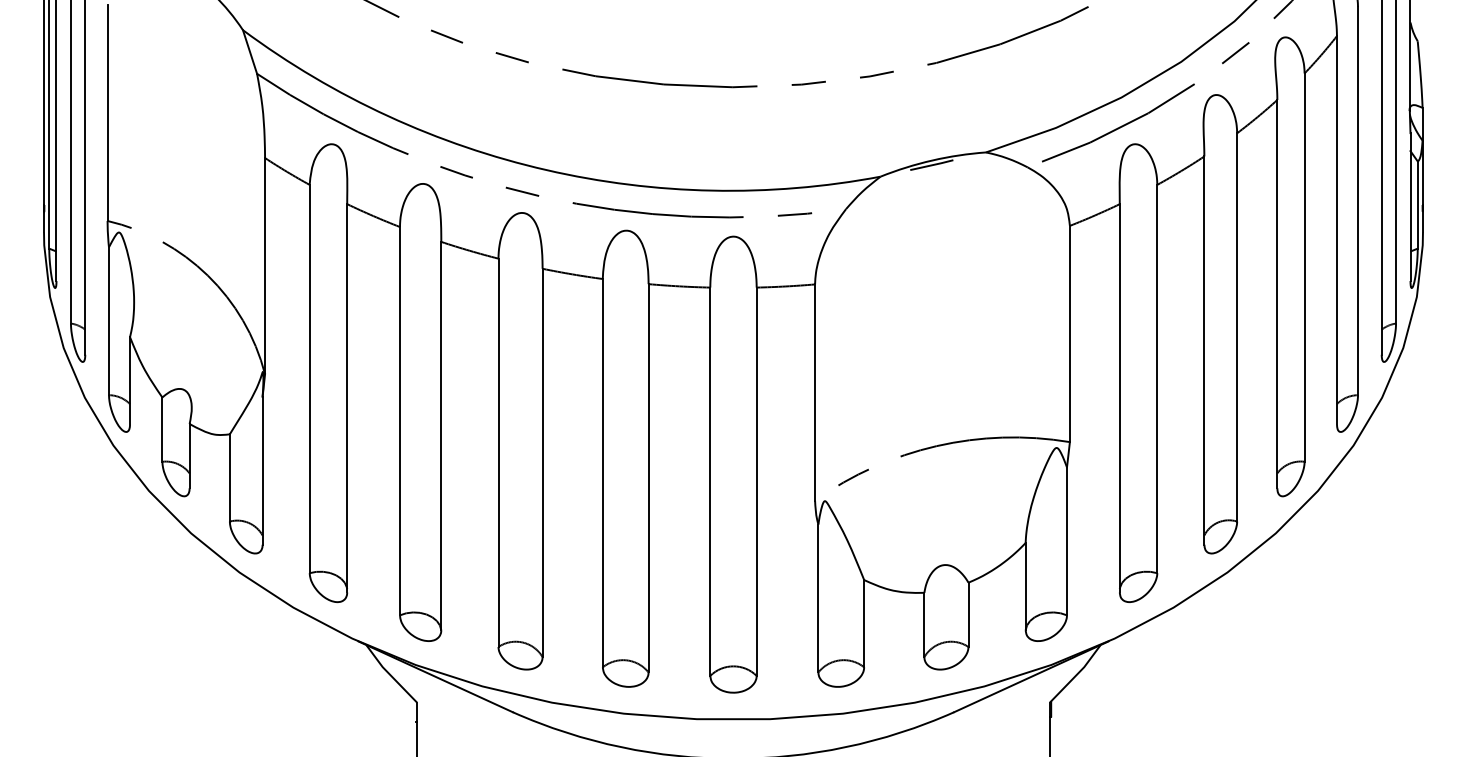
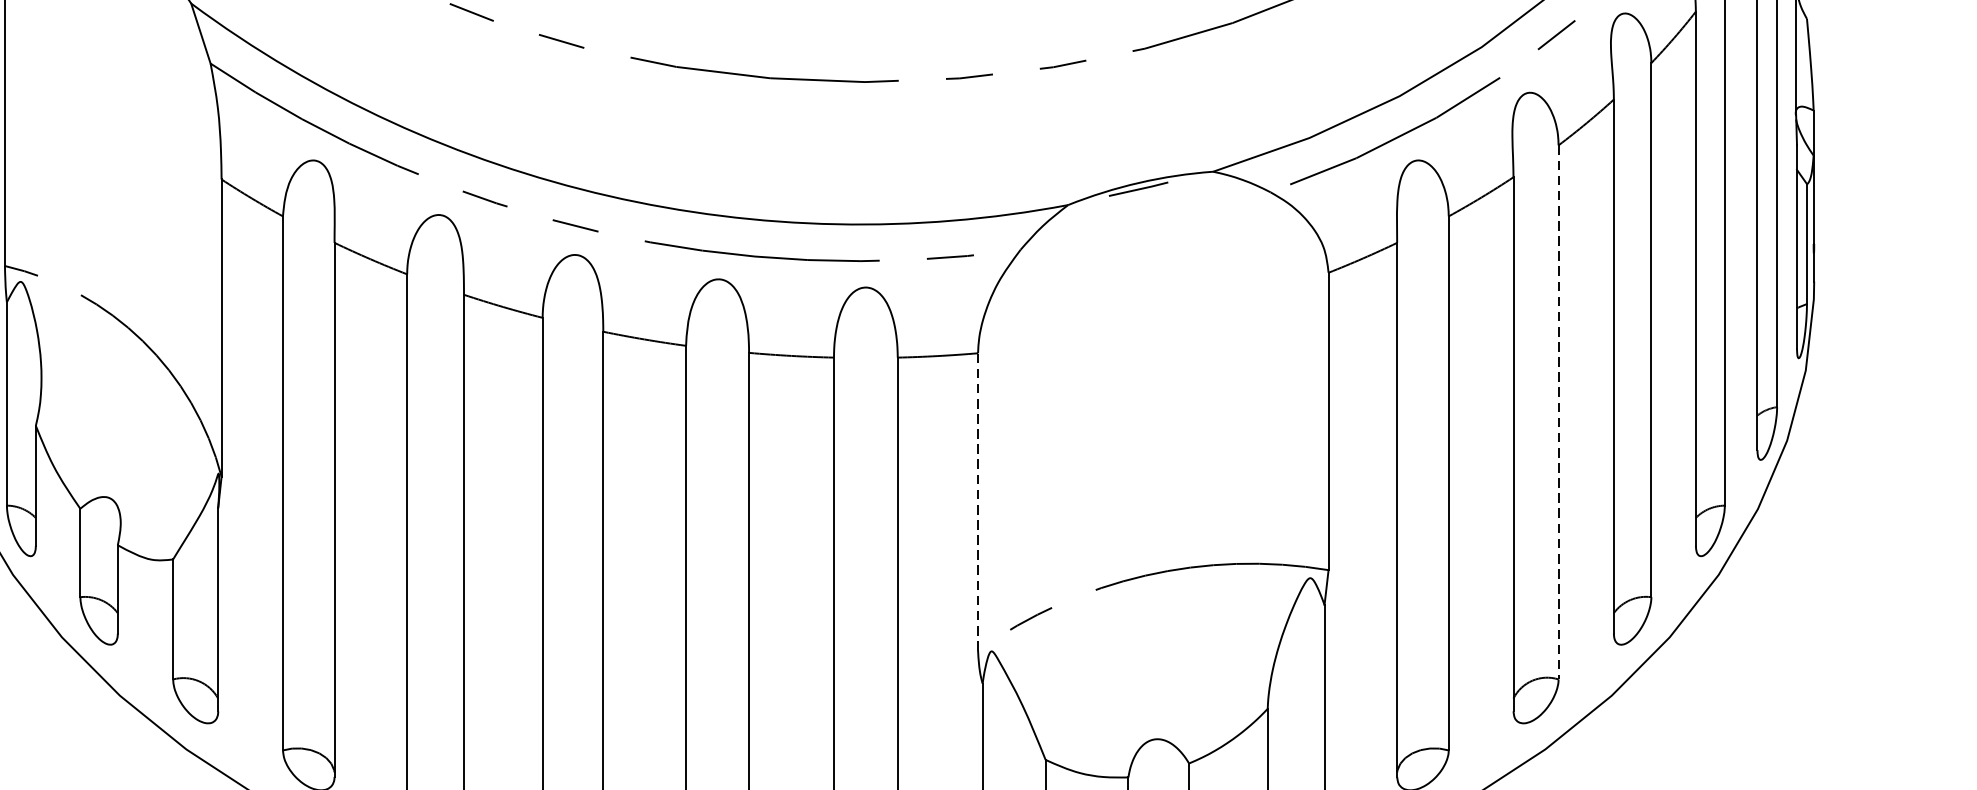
line: (1237, 327) -> (1559, 412), solid -> dashed
line: (815, 392) -> (978, 501), solid -> dashed

